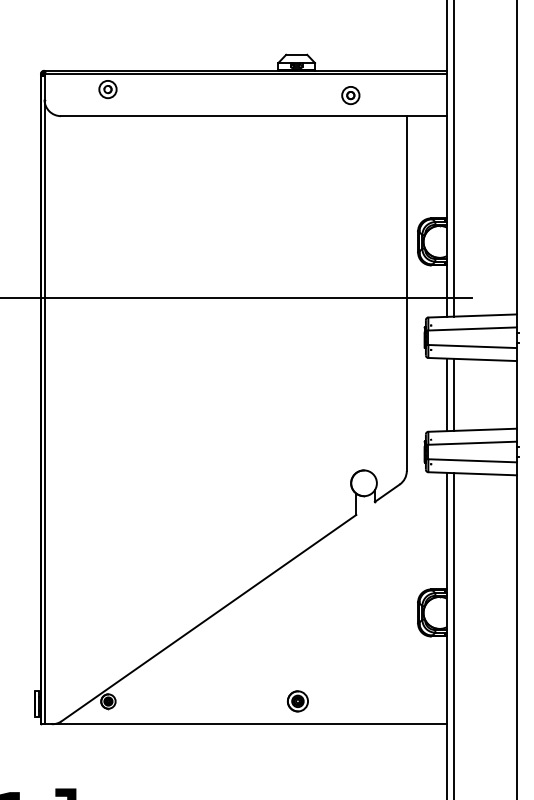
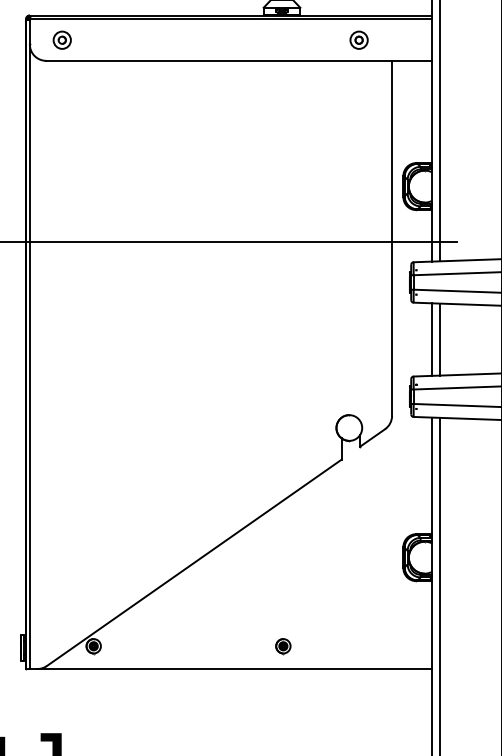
part: (107, 89) -> (61, 40), moved
part: (350, 95) -> (358, 40), moved
part: (298, 701) -> (283, 646), size x0.71

